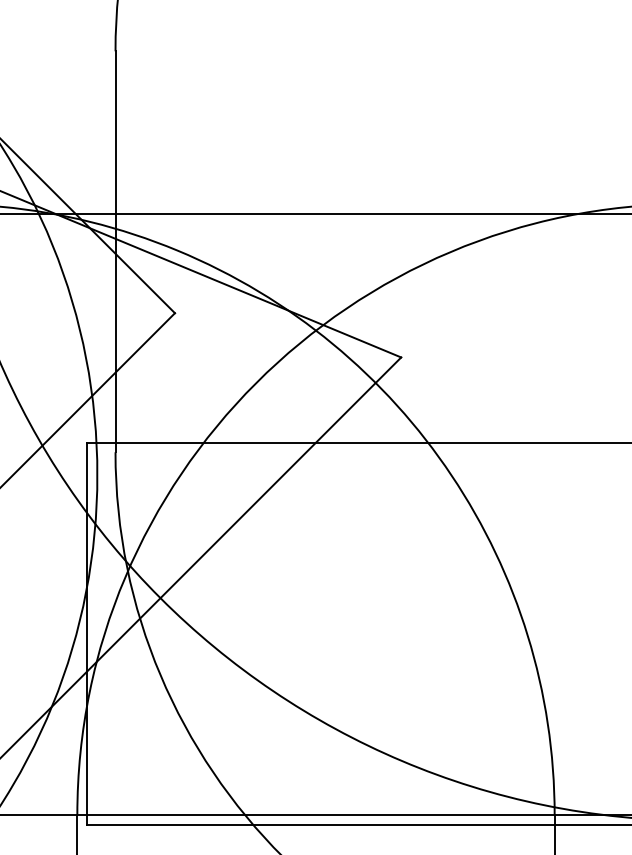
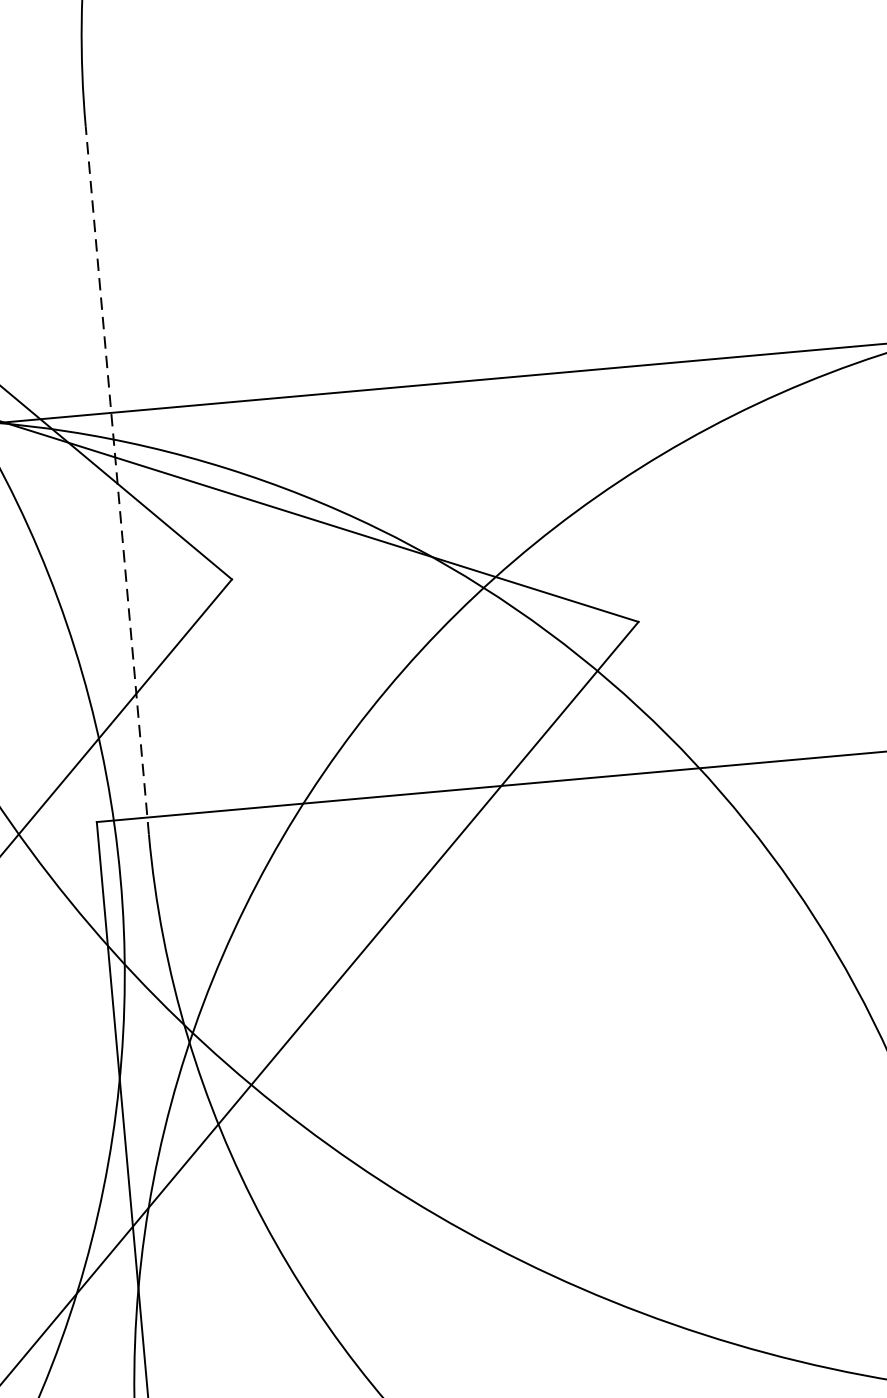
line: (115, 251) -> (117, 479), solid -> dashed

